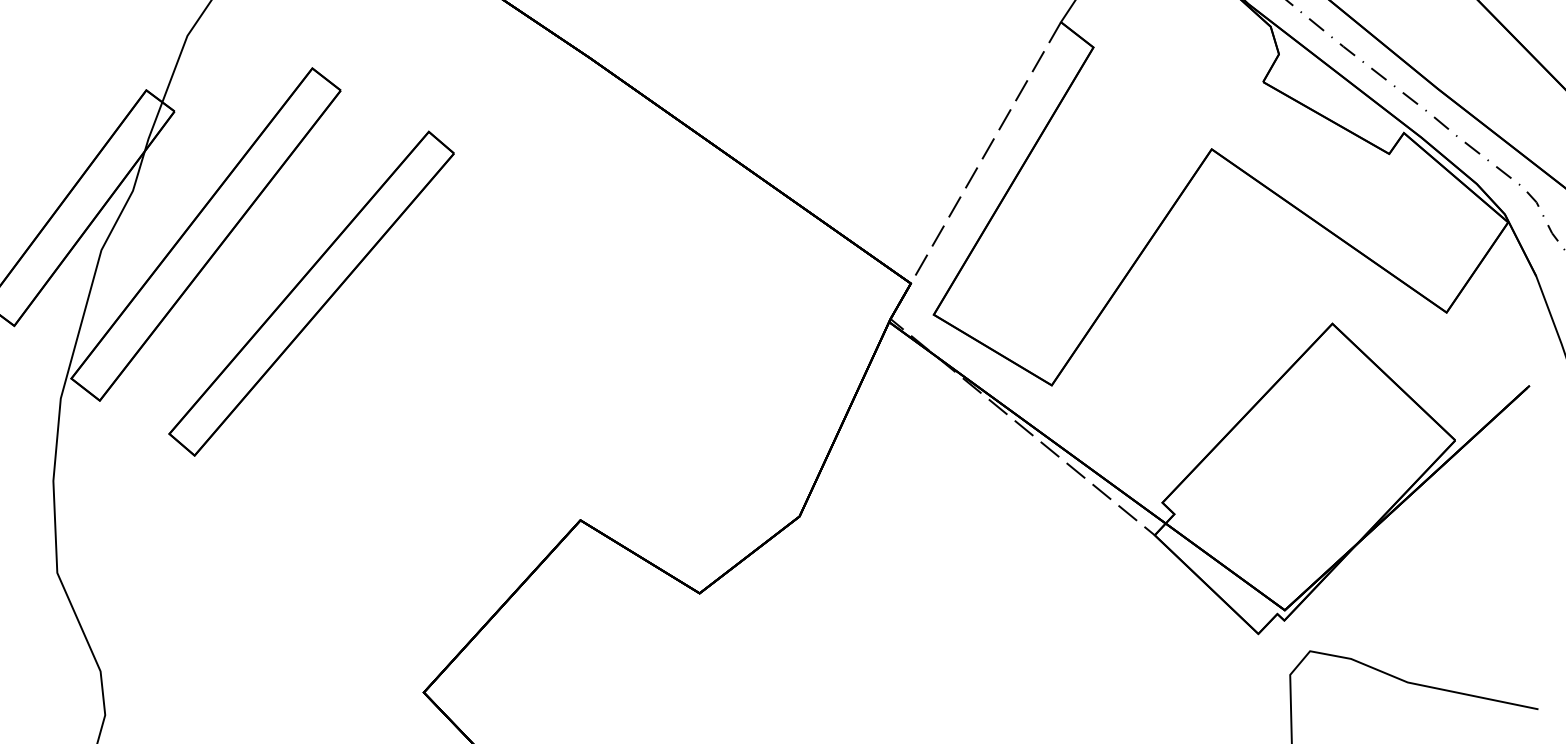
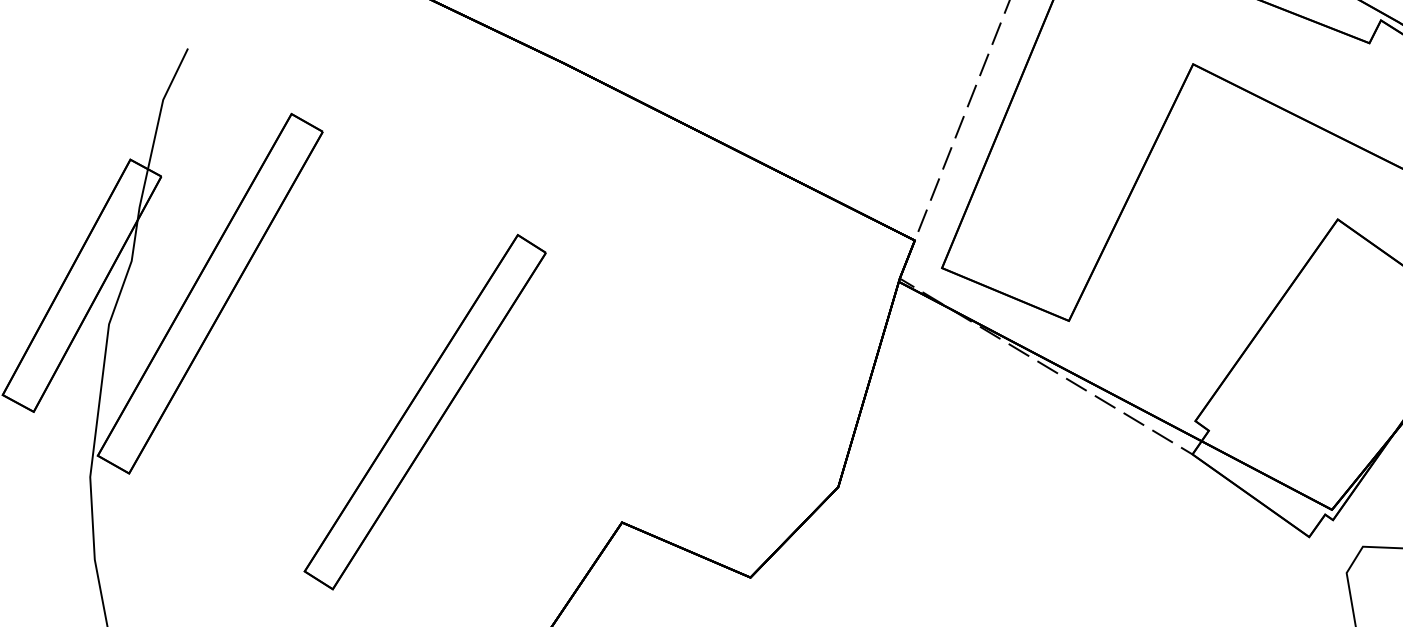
part: (311, 293) -> (425, 411), moved

